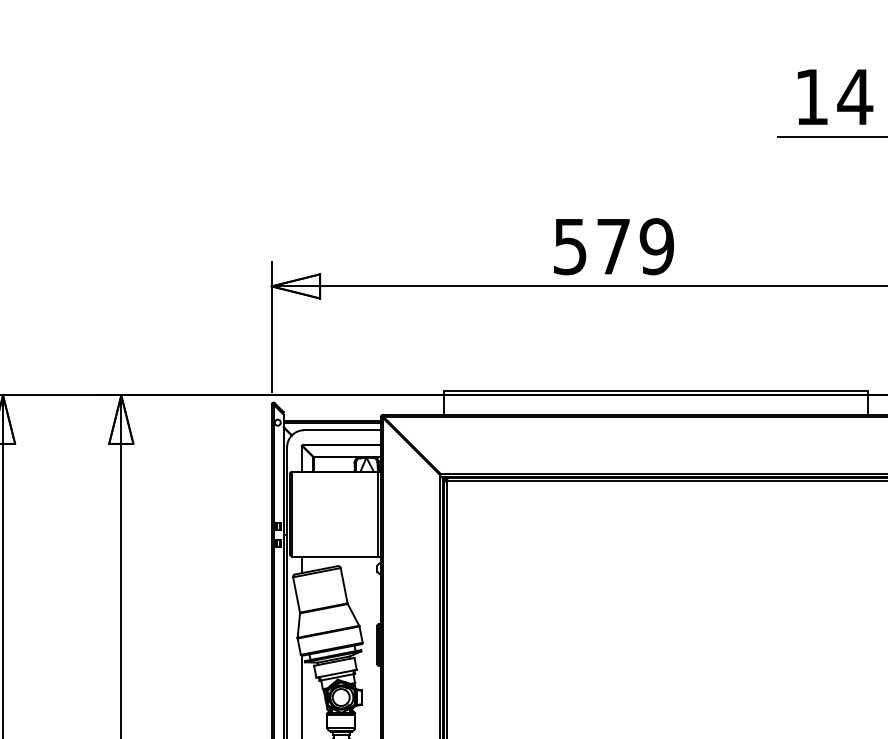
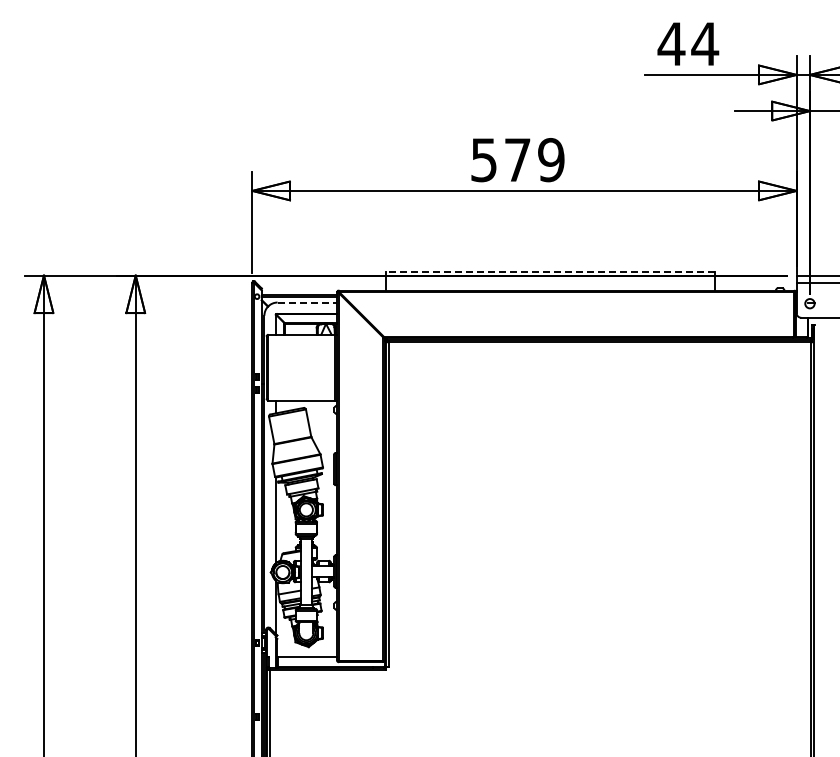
text: (811, 96) -> (671, 43), 14 -> 44
line: (654, 390) -> (549, 271), solid -> dashed
line: (342, 430) -> (307, 302), solid -> dashed

